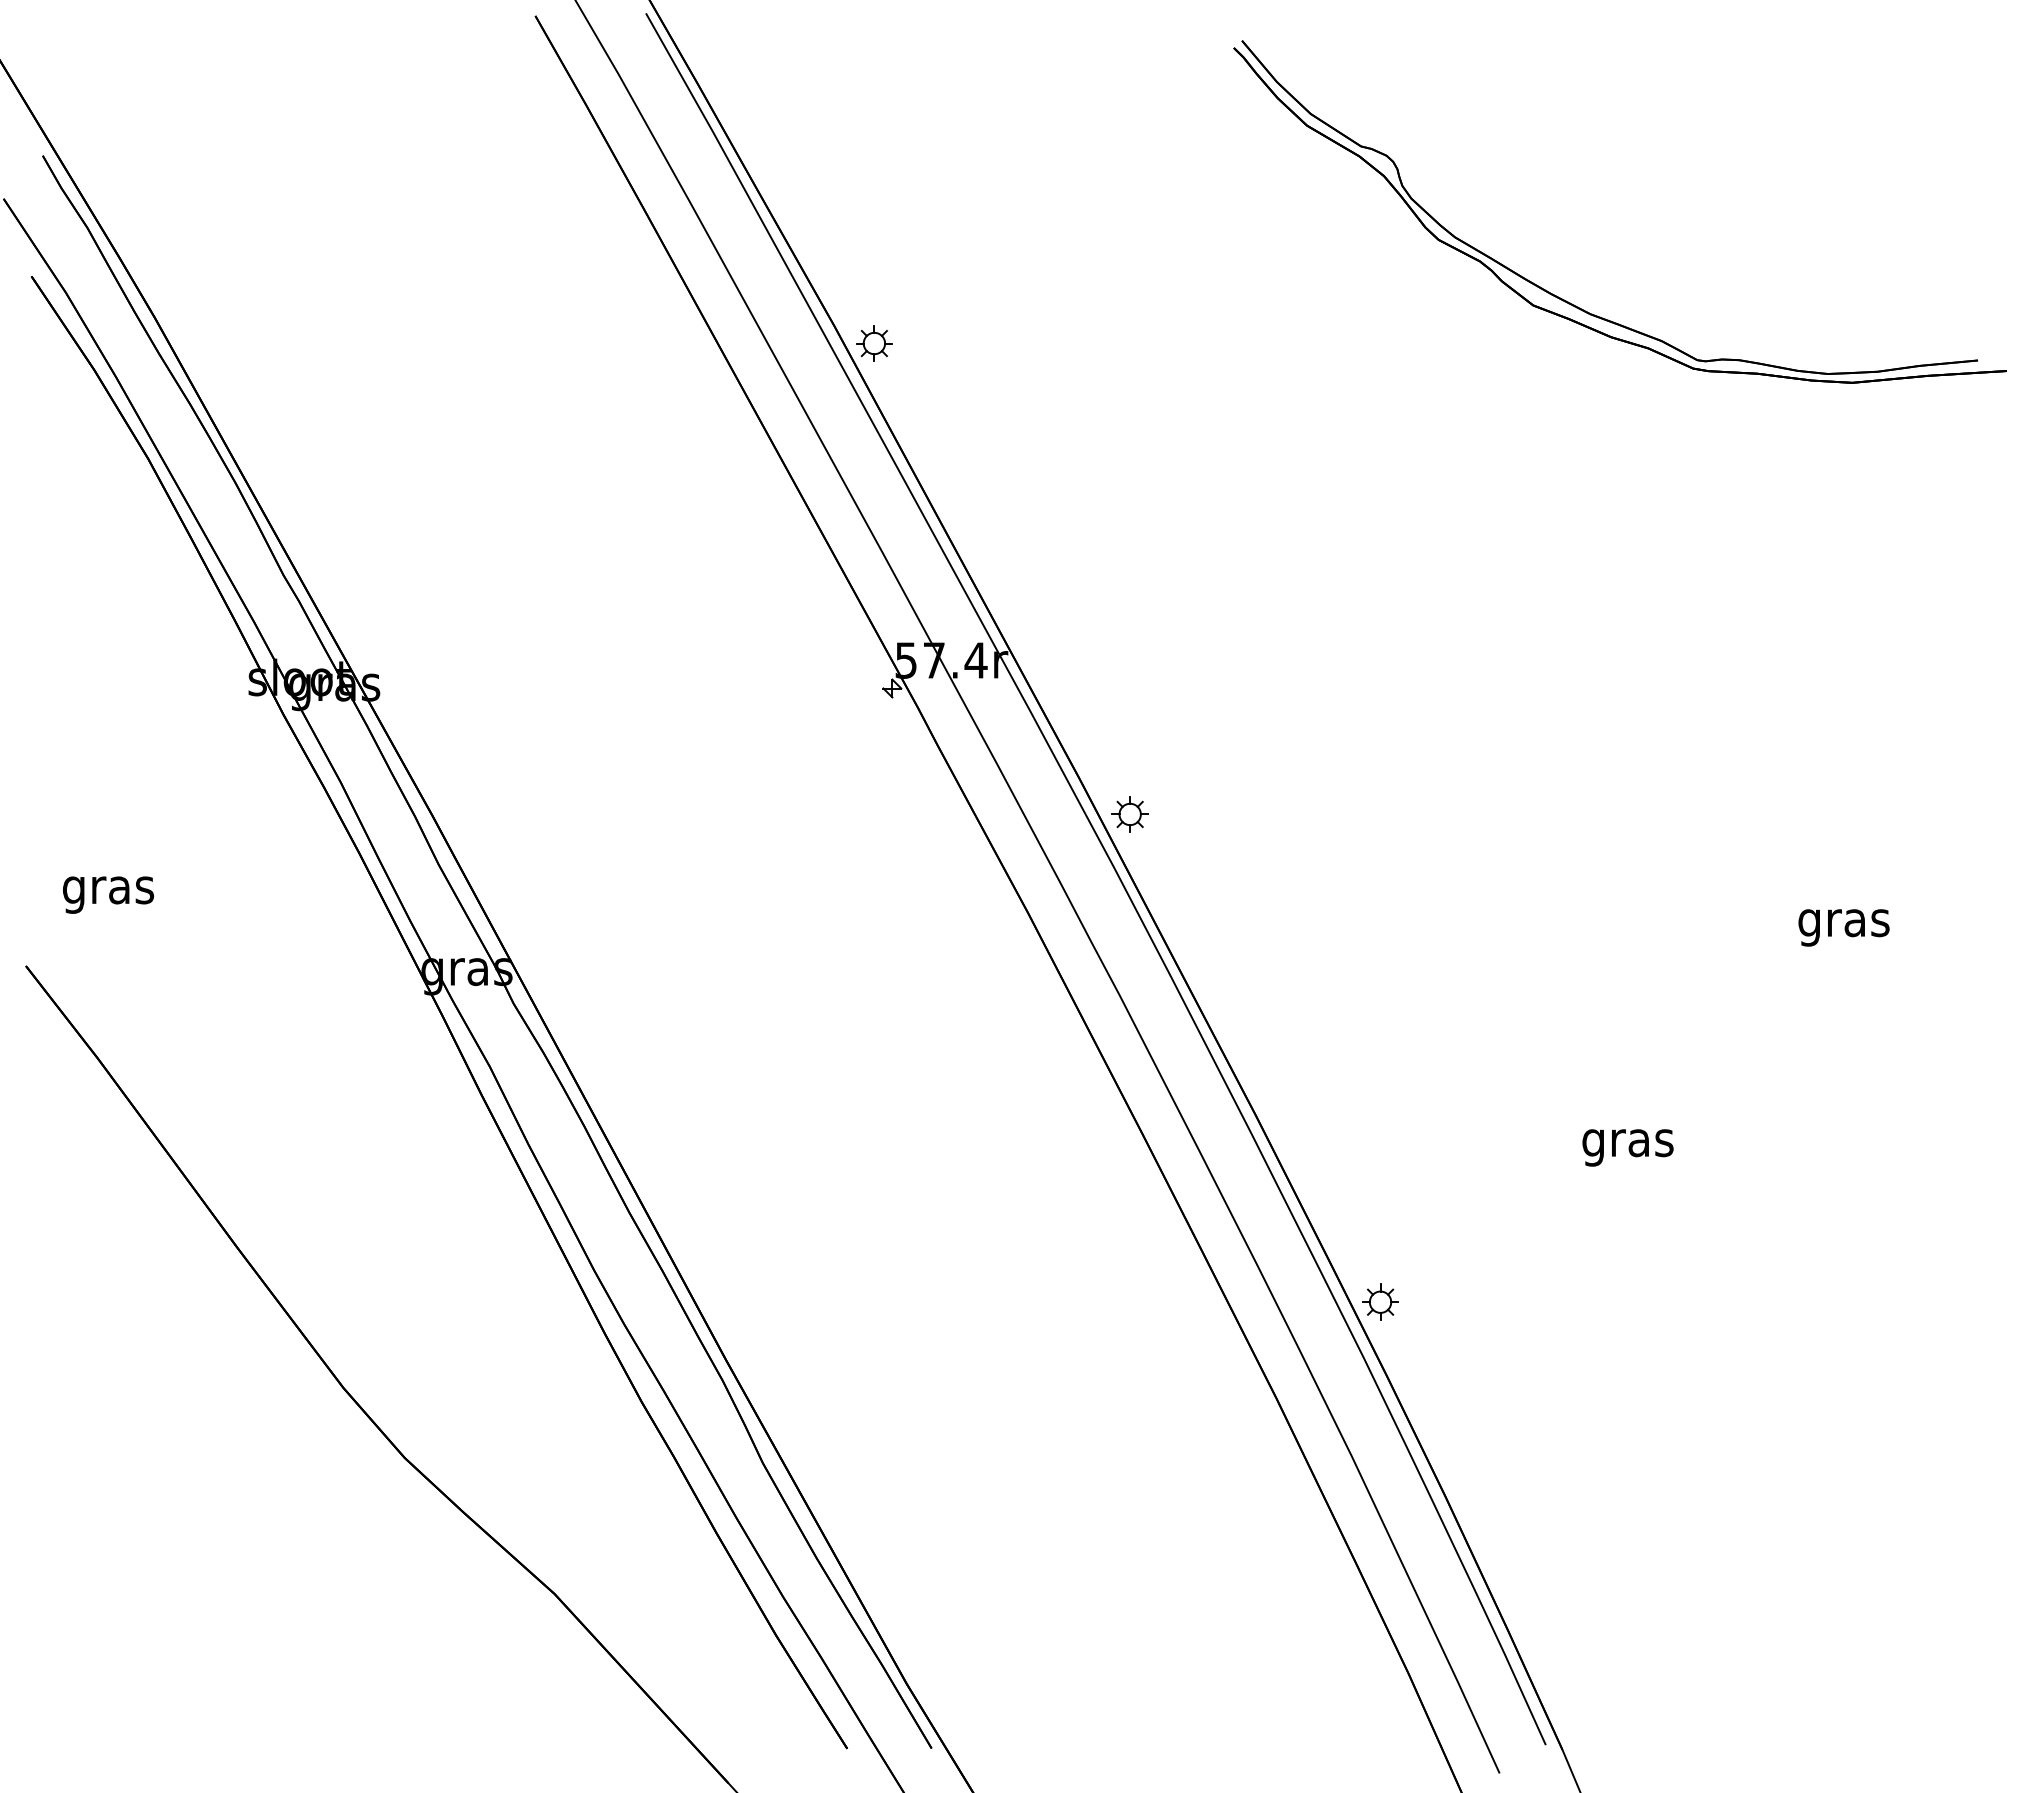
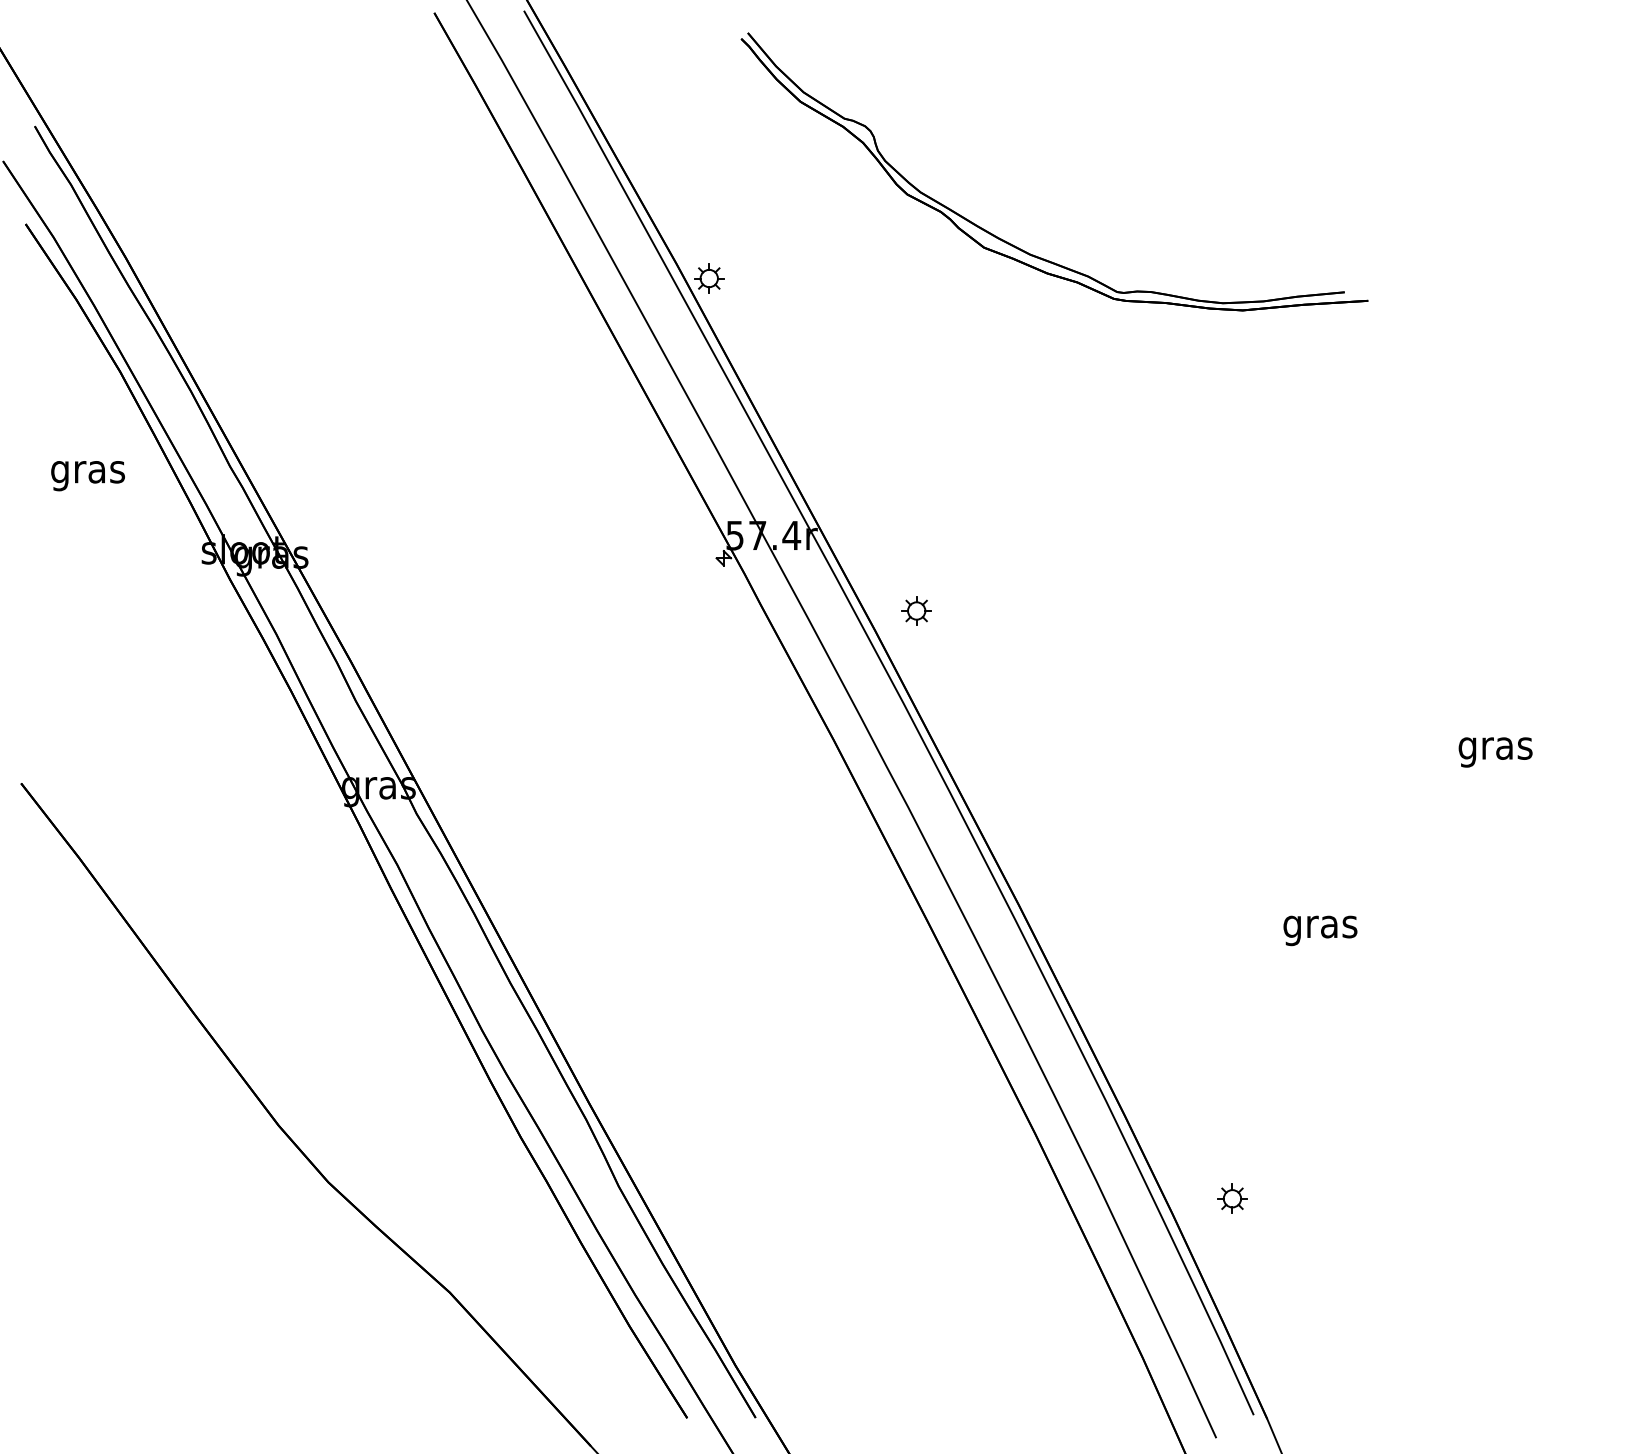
part: (1572, 303) -> (1015, 246), moved
part: (1129, 814) -> (916, 611), moved
text: (108, 894) -> (88, 475), moved
part: (1380, 1301) -> (1232, 1198), moved

